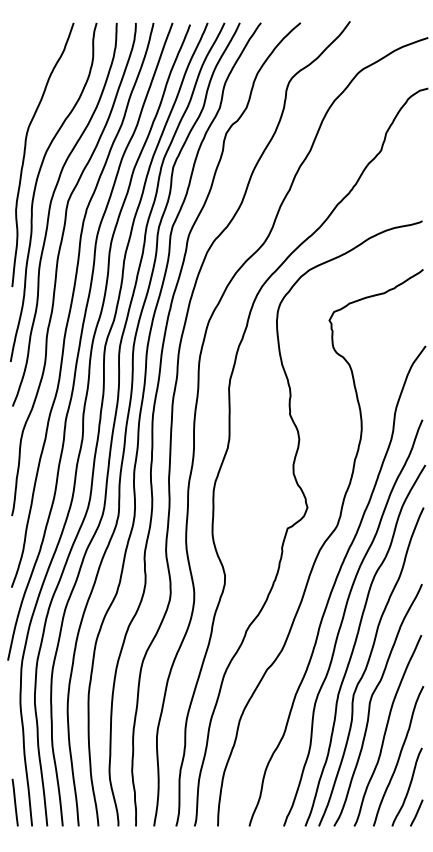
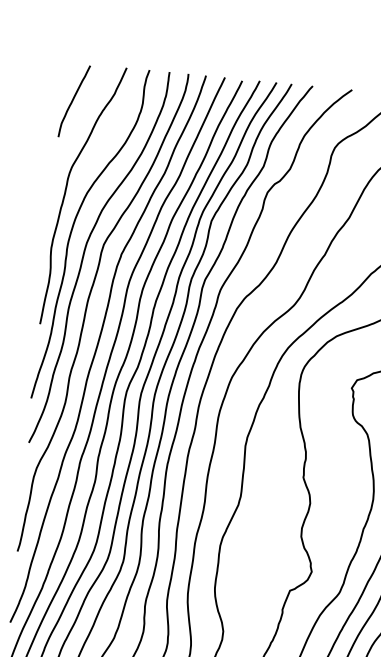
curve: (23, 61) -> (73, 101), added

